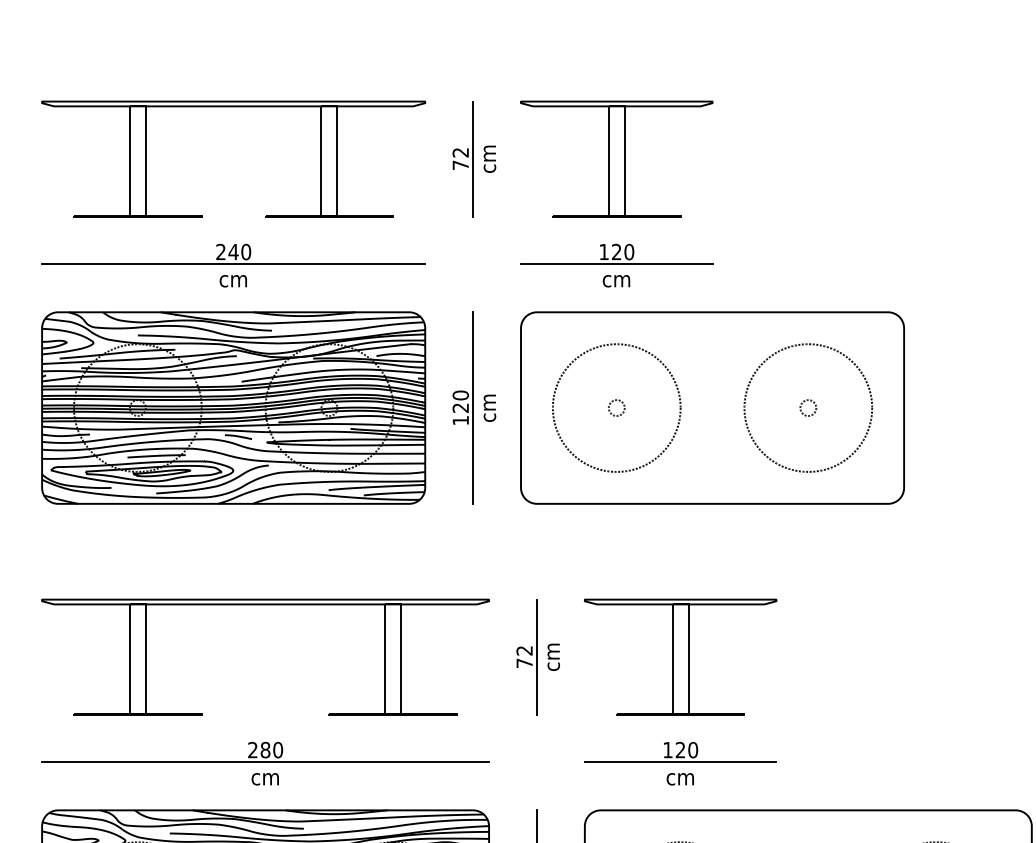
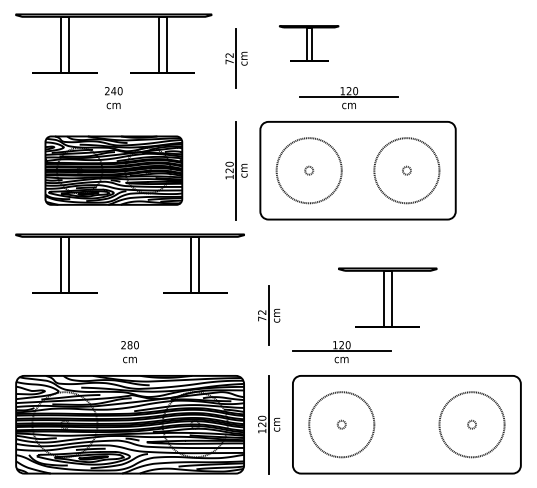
part: (474, 158) -> (236, 58), moved
part: (615, 158) -> (308, 43), size x0.6
line: (233, 264) -> (113, 97), removed
part: (615, 266) -> (348, 98), moved
part: (233, 407) -> (113, 170), size x0.7
part: (264, 605) -> (129, 237), moved
part: (538, 656) -> (269, 315), moved
part: (680, 656) -> (387, 297), moved
line: (266, 762) -> (130, 351), removed

